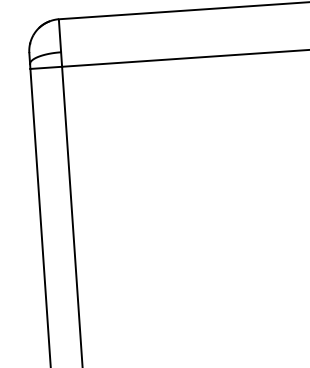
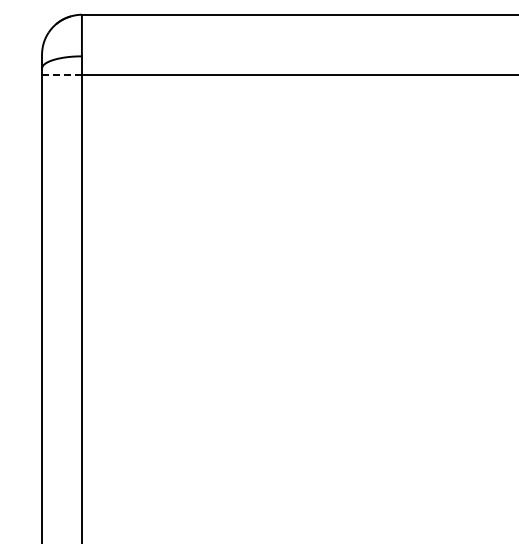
line: (46, 67) -> (62, 74), solid -> dashed

